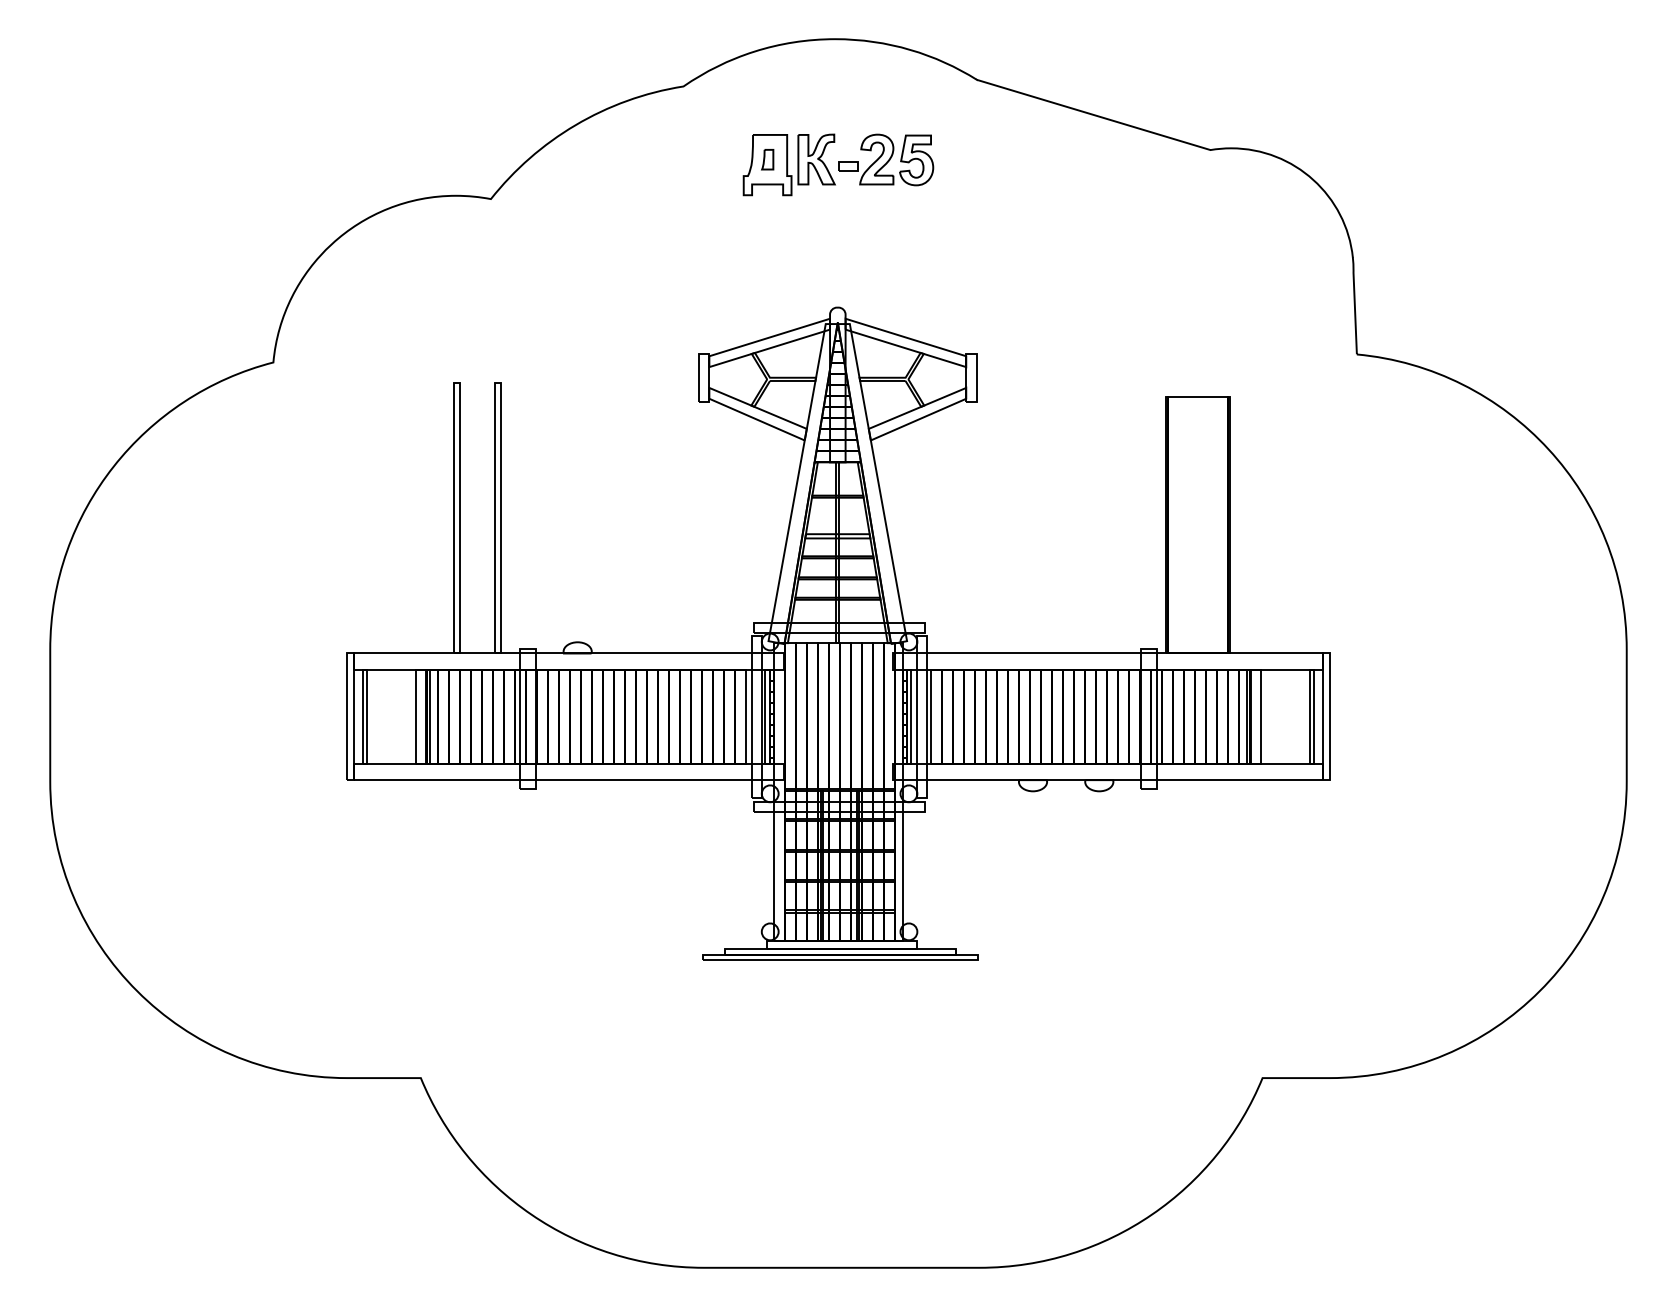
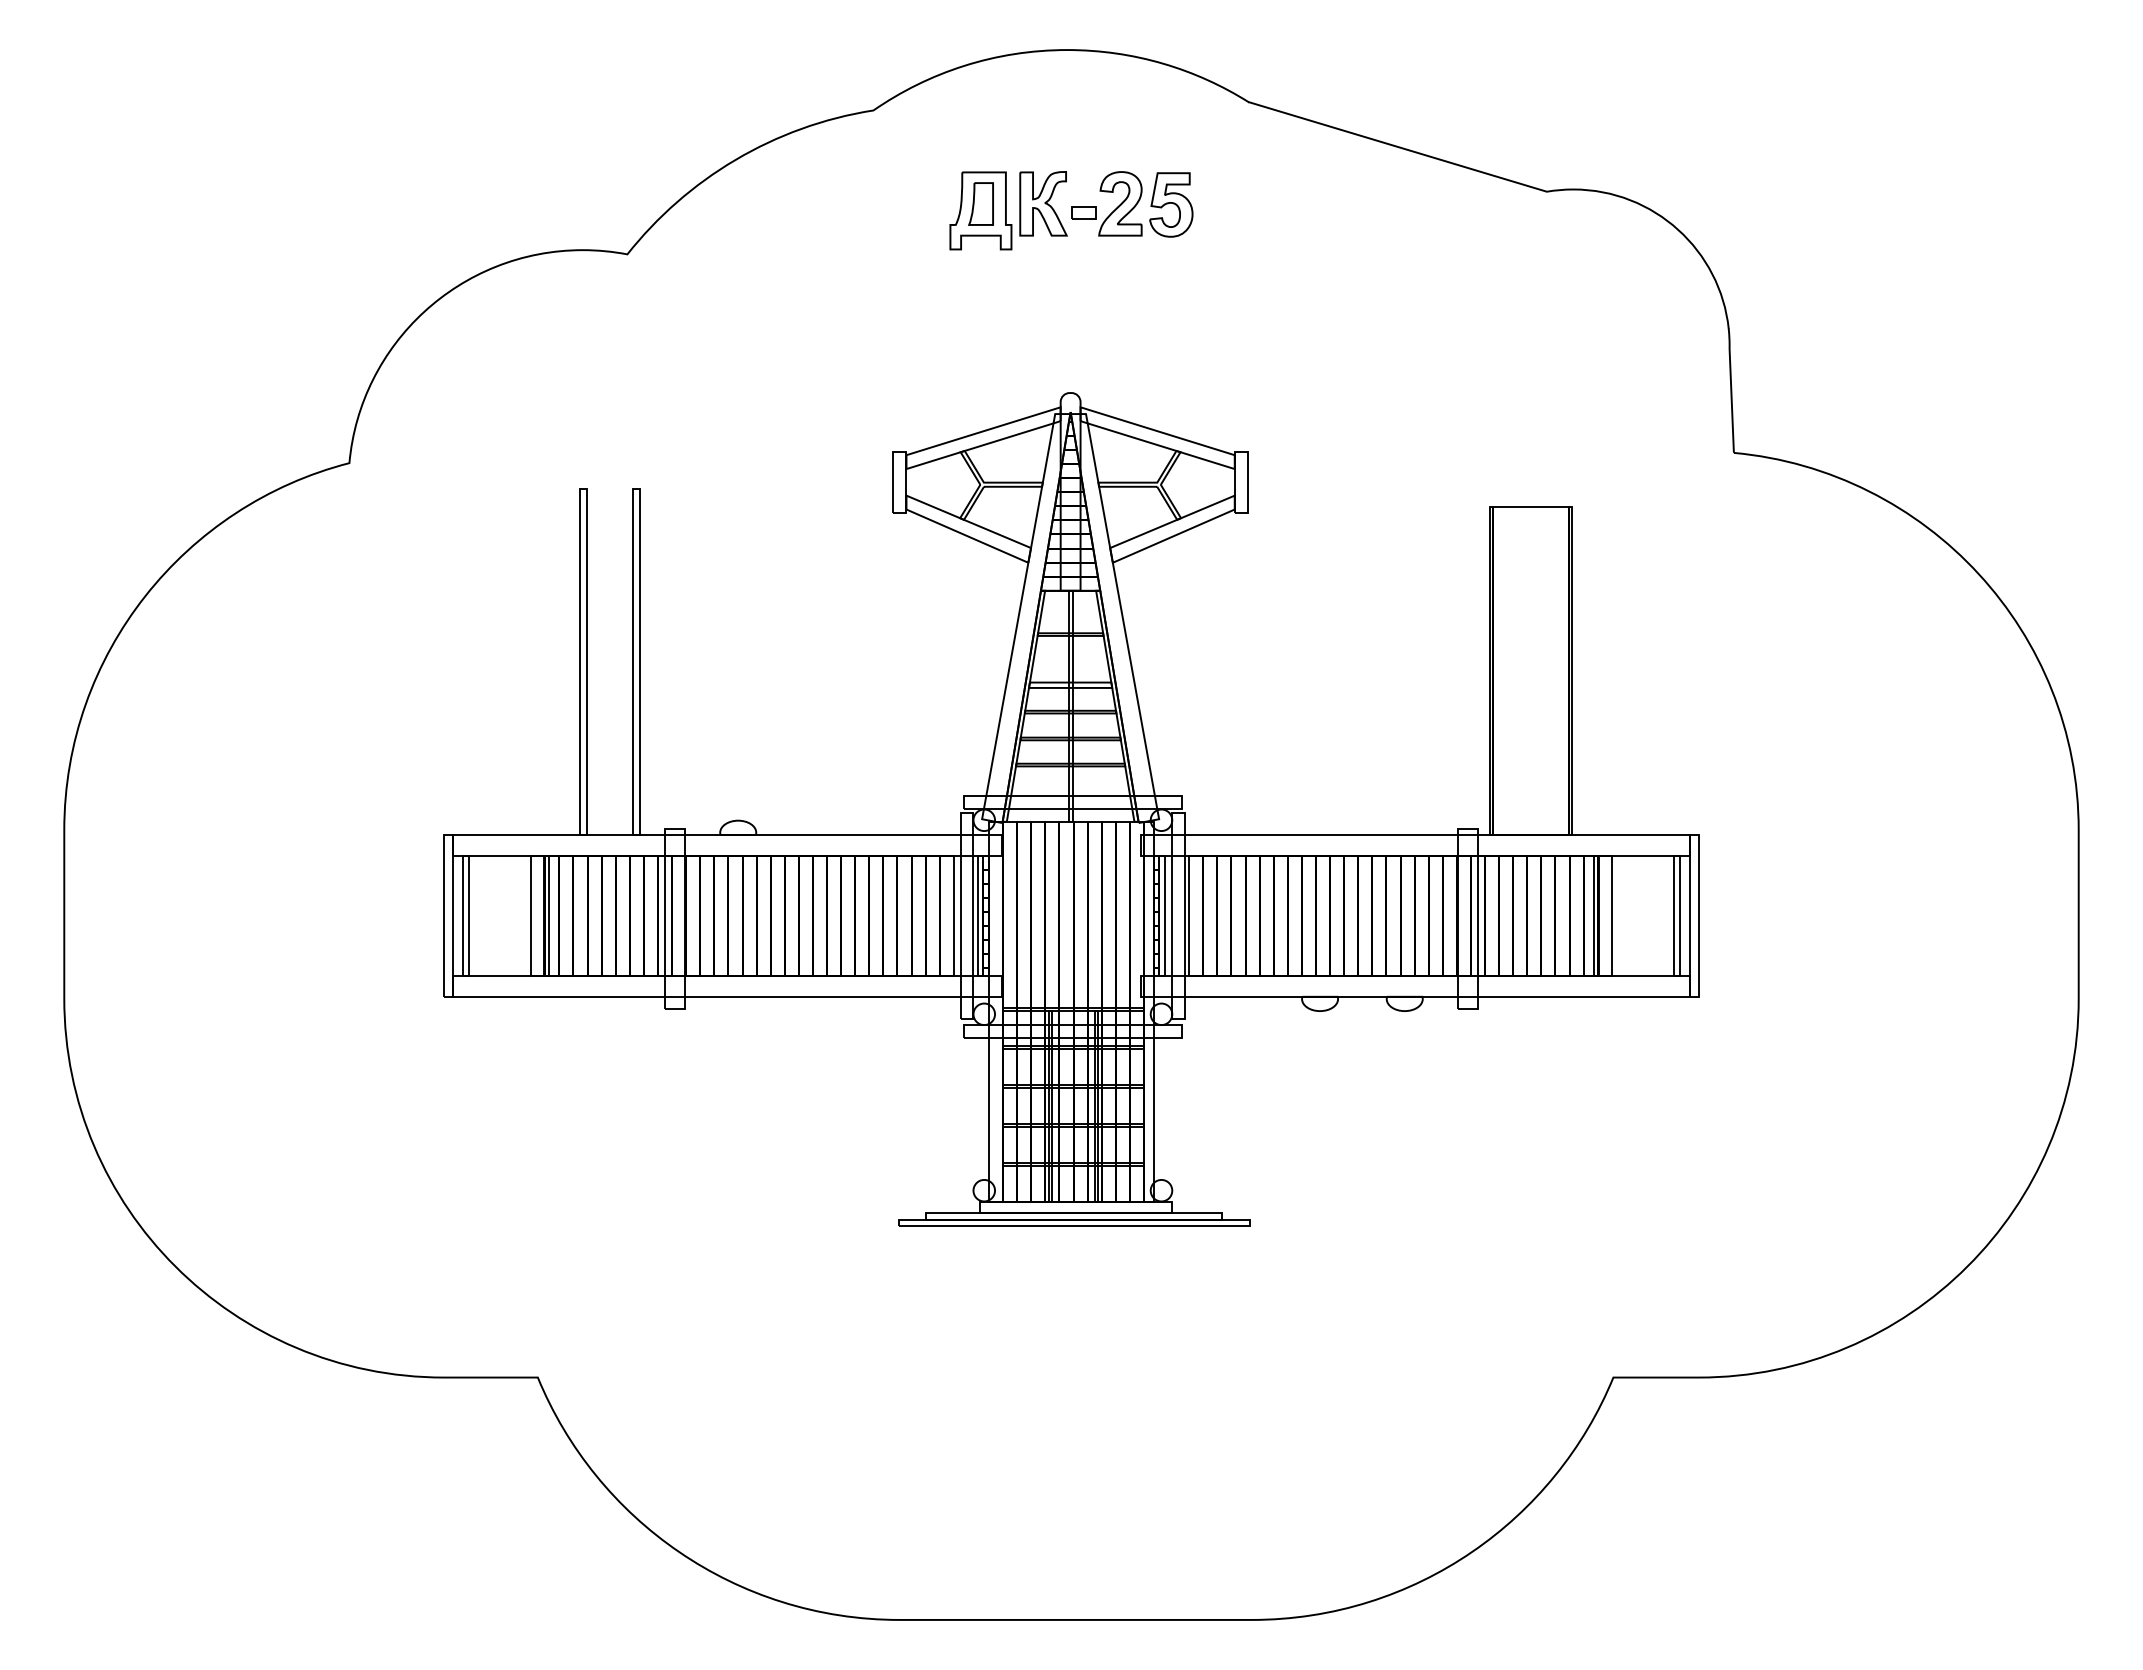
part: (767, 159) -> (980, 203), size x1.67

